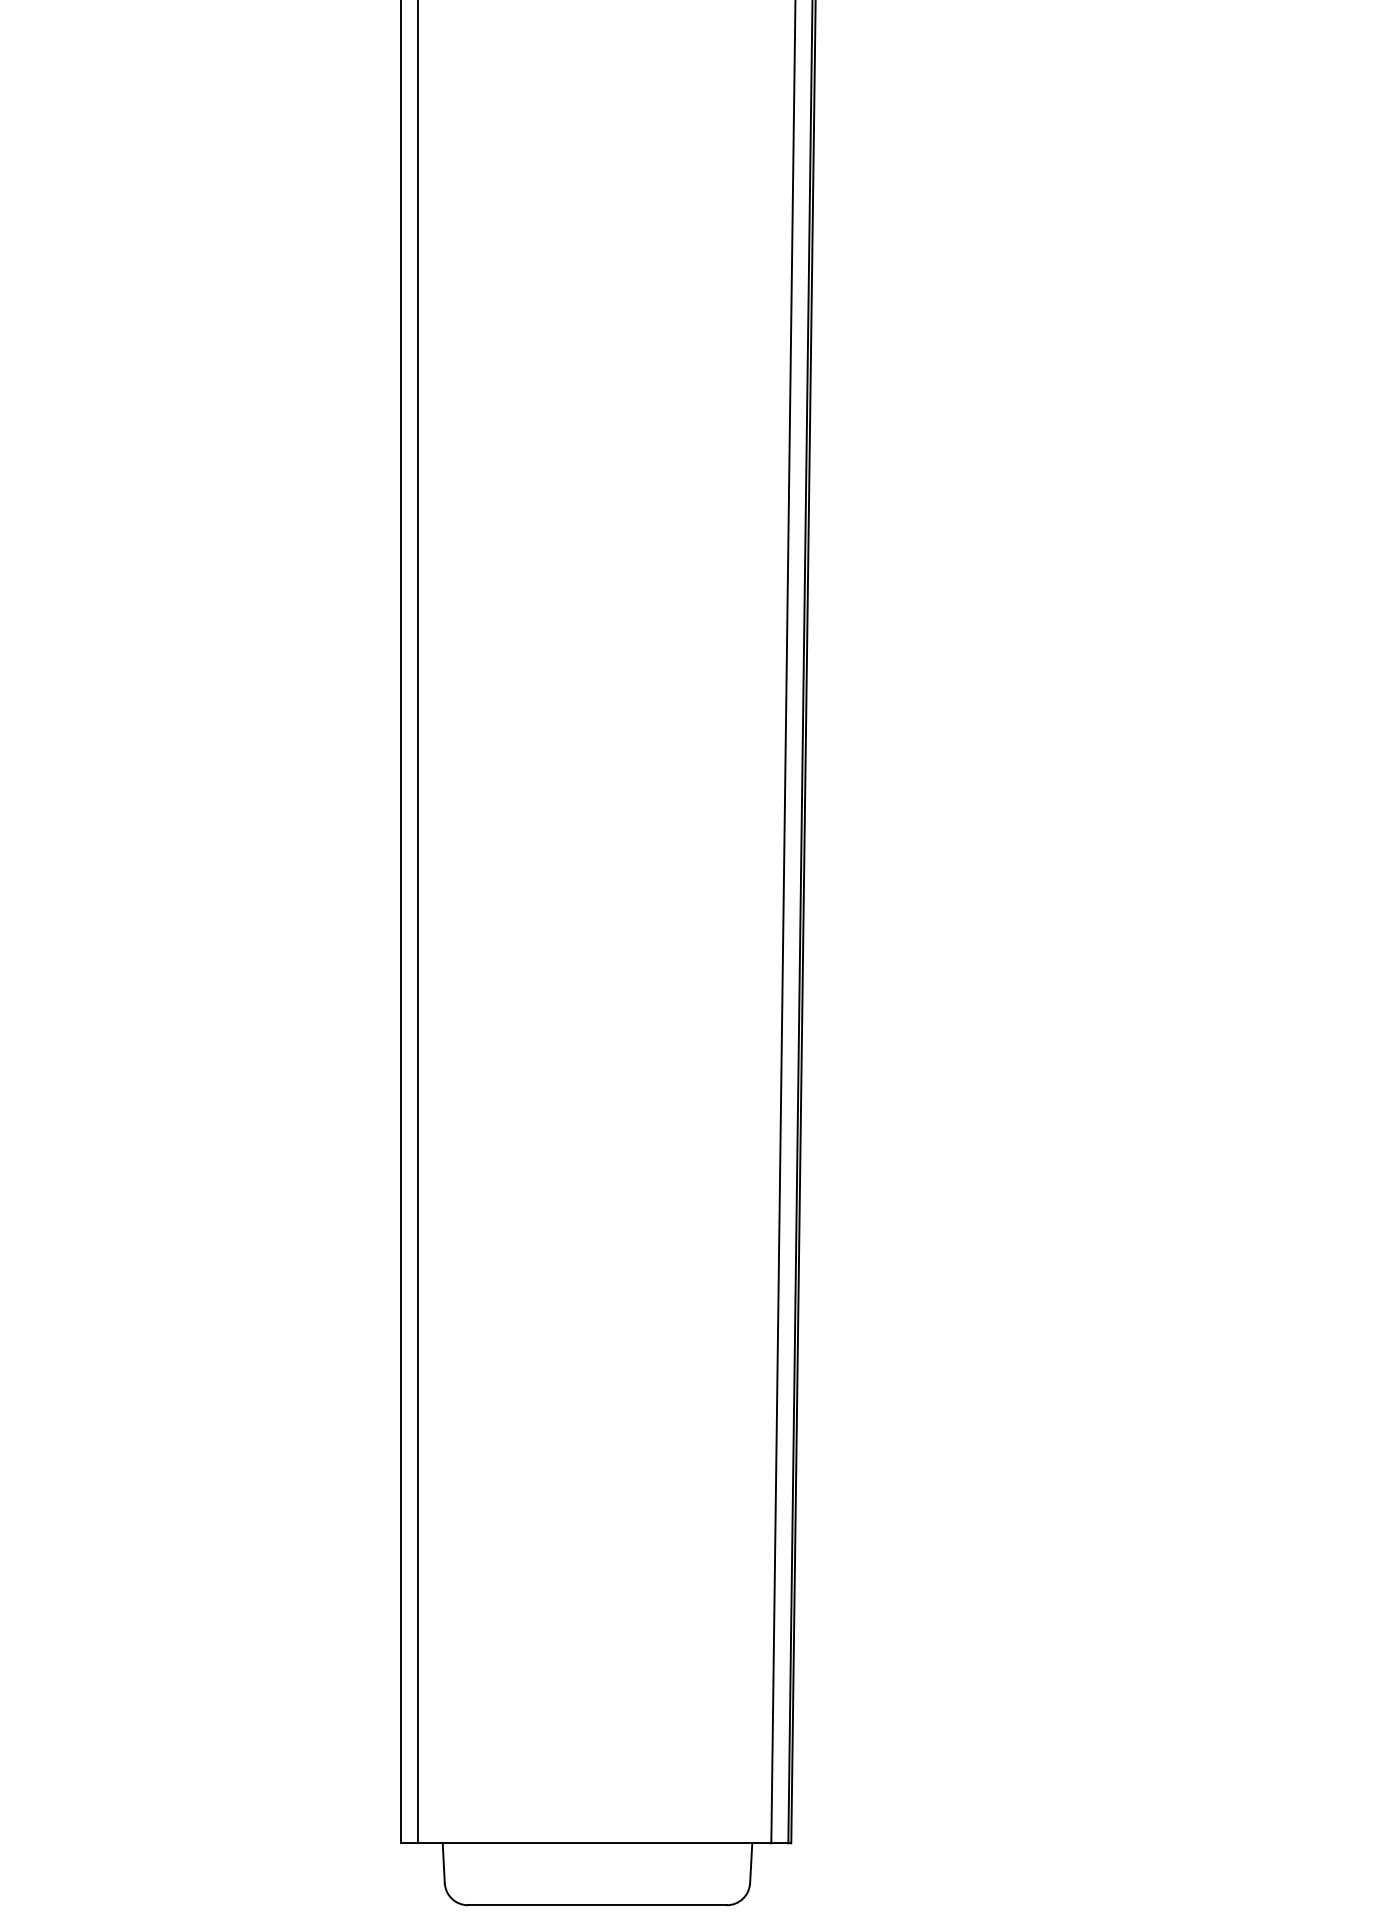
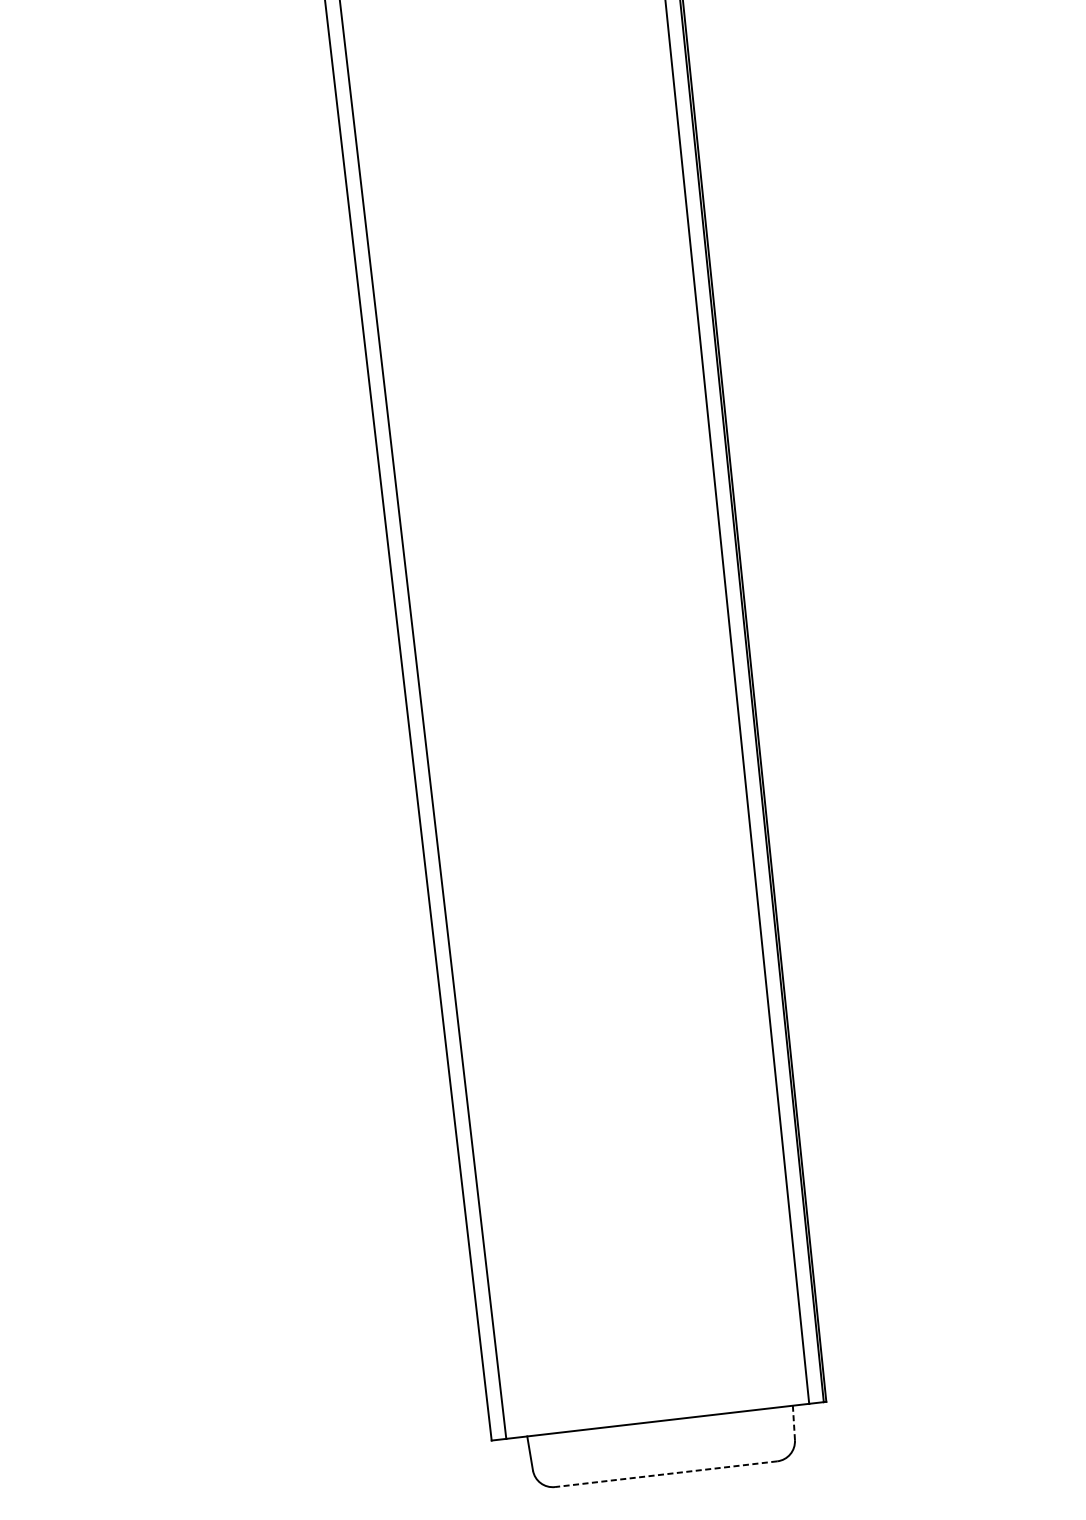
line: (751, 1863) -> (794, 1423), solid -> dashed
line: (596, 1905) -> (665, 1474), solid -> dashed

